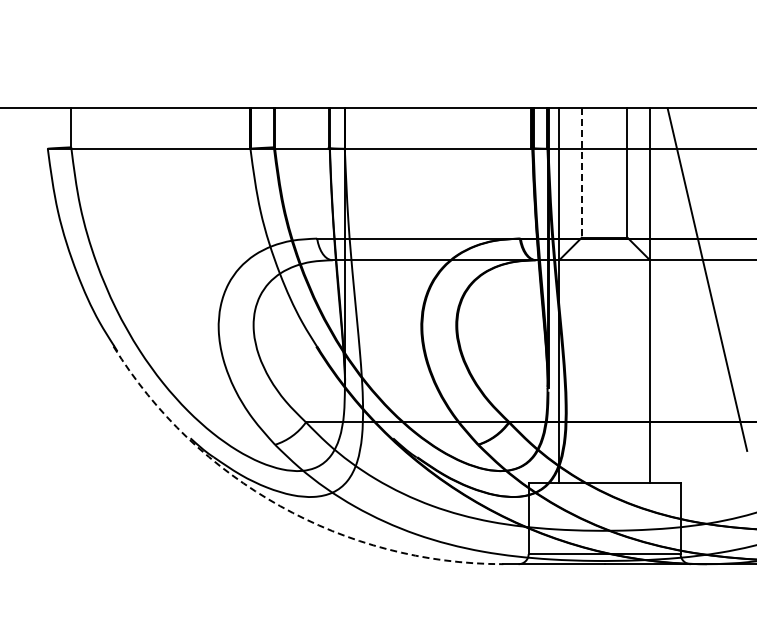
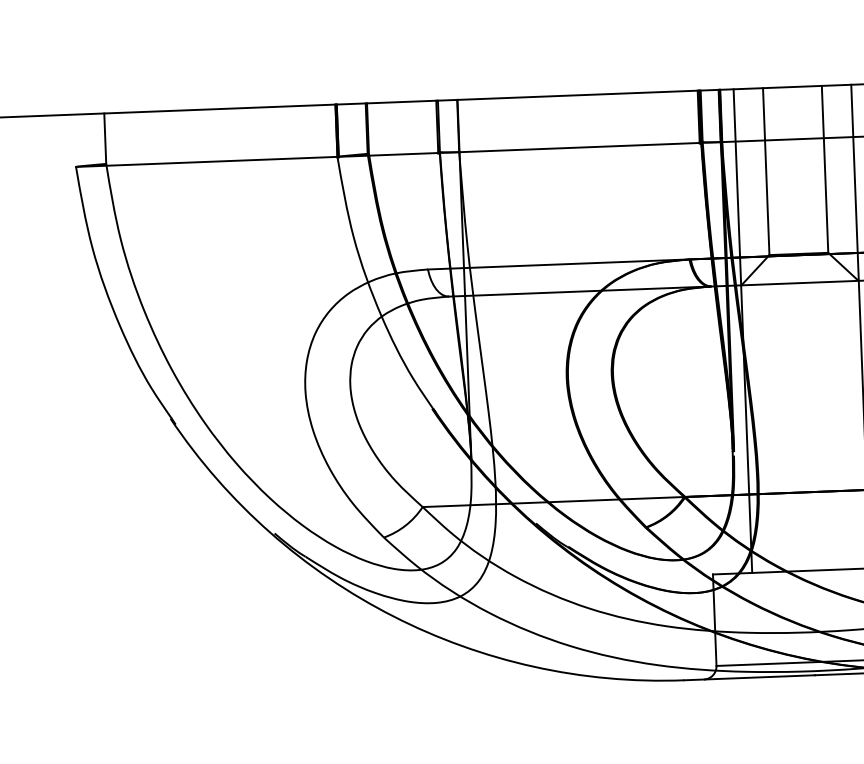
line: (581, 172) -> (765, 171), dashed -> solid
arc: (280, 506) -> (393, 616), dashed -> solid

